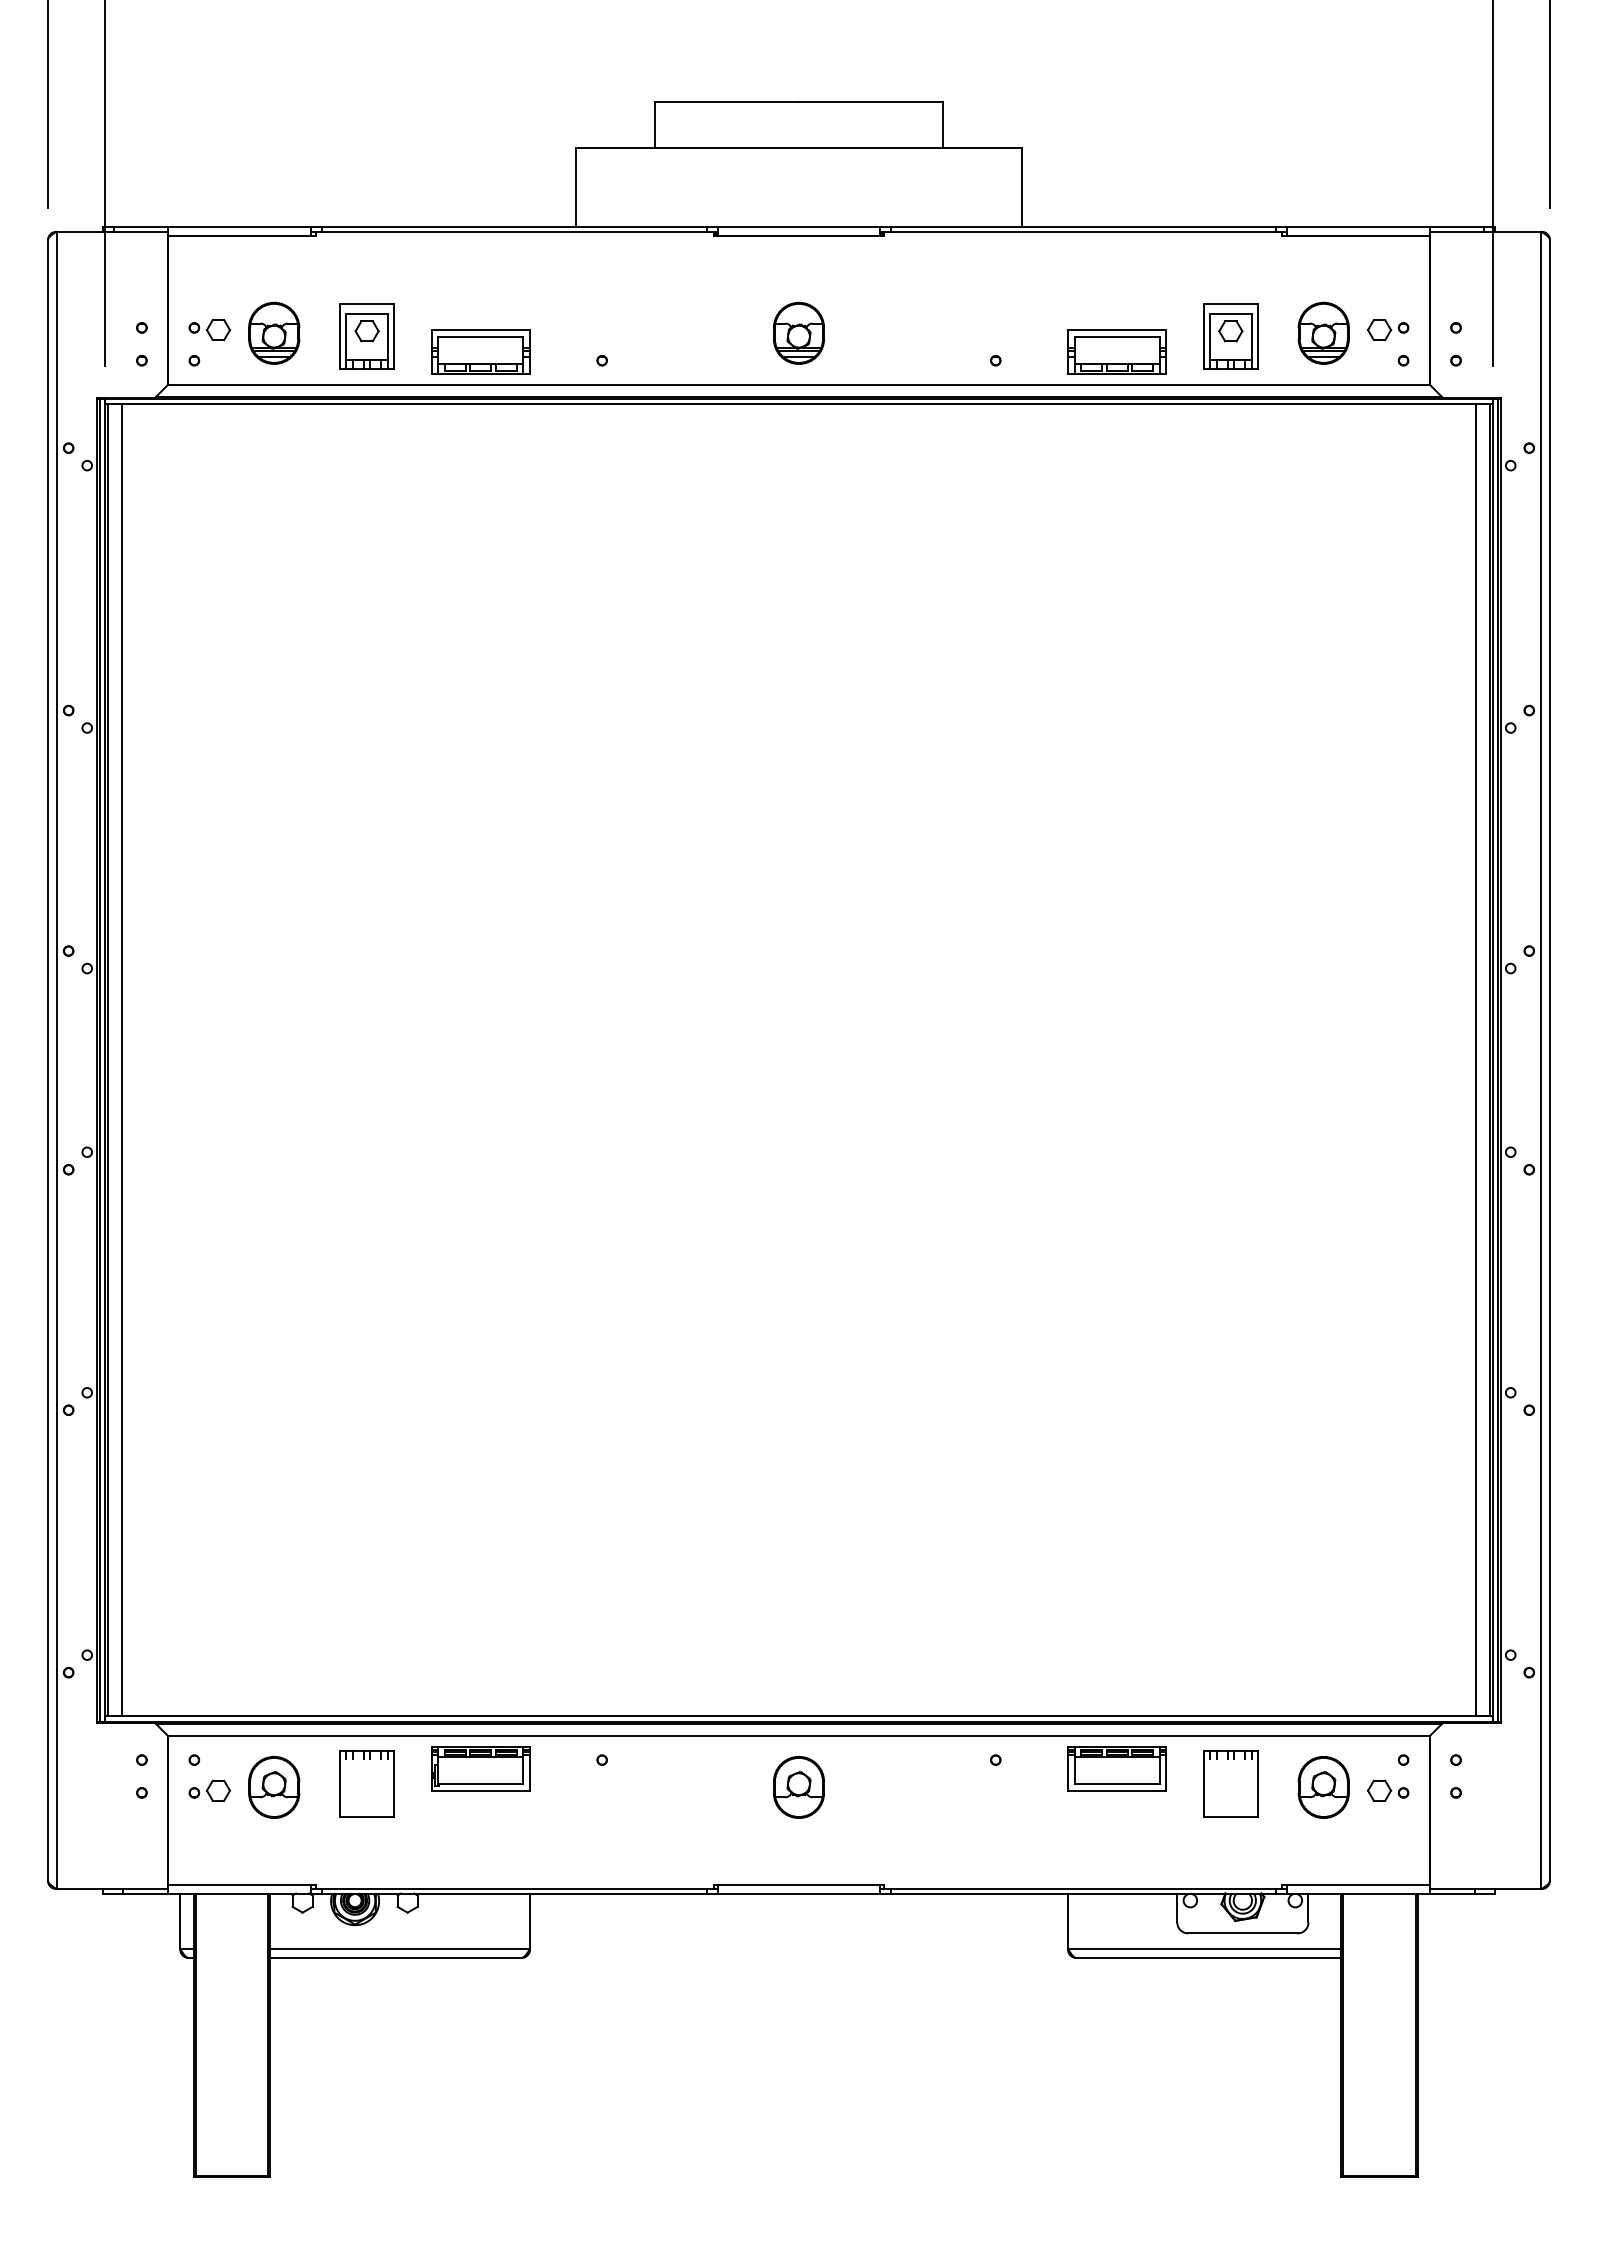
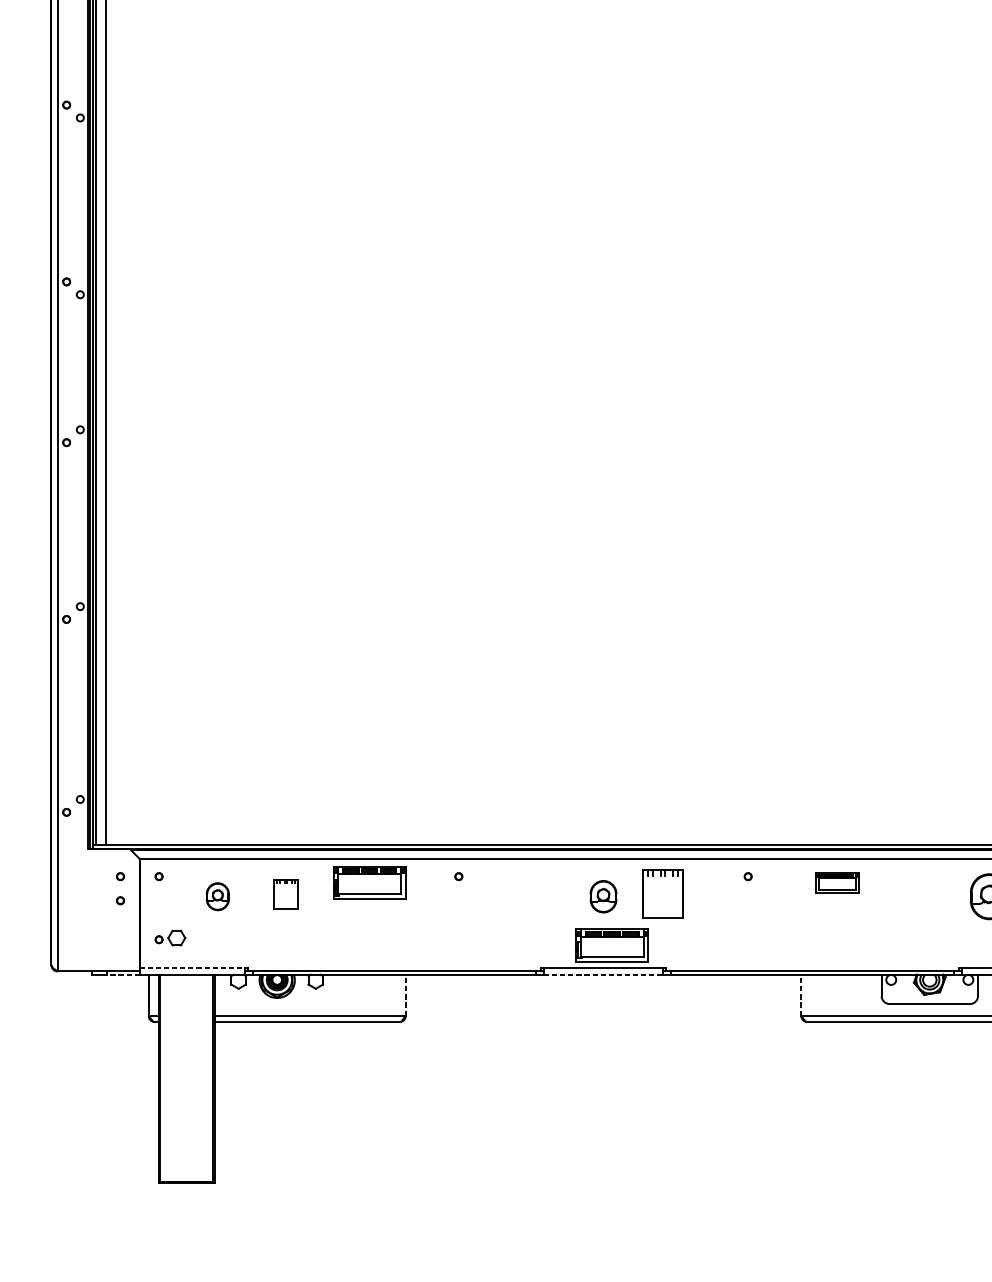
part: (1116, 1768) -> (836, 882), size x0.6
part: (366, 1783) -> (285, 893), size x0.6
part: (1230, 1783) -> (662, 893), moved
part: (274, 1787) -> (217, 896), size x0.6
part: (798, 1787) -> (603, 896), size x0.7
part: (209, 1790) -> (170, 937), moved
part: (810, 1853) -> (611, 945), added
line: (239, 1884) -> (192, 968), solid -> dashed
line: (145, 1893) -> (123, 974), solid -> dashed
line: (798, 1893) -> (603, 974), solid -> dashed
line: (530, 1921) -> (406, 995), solid -> dashed
line: (1067, 1921) -> (800, 995), solid -> dashed

